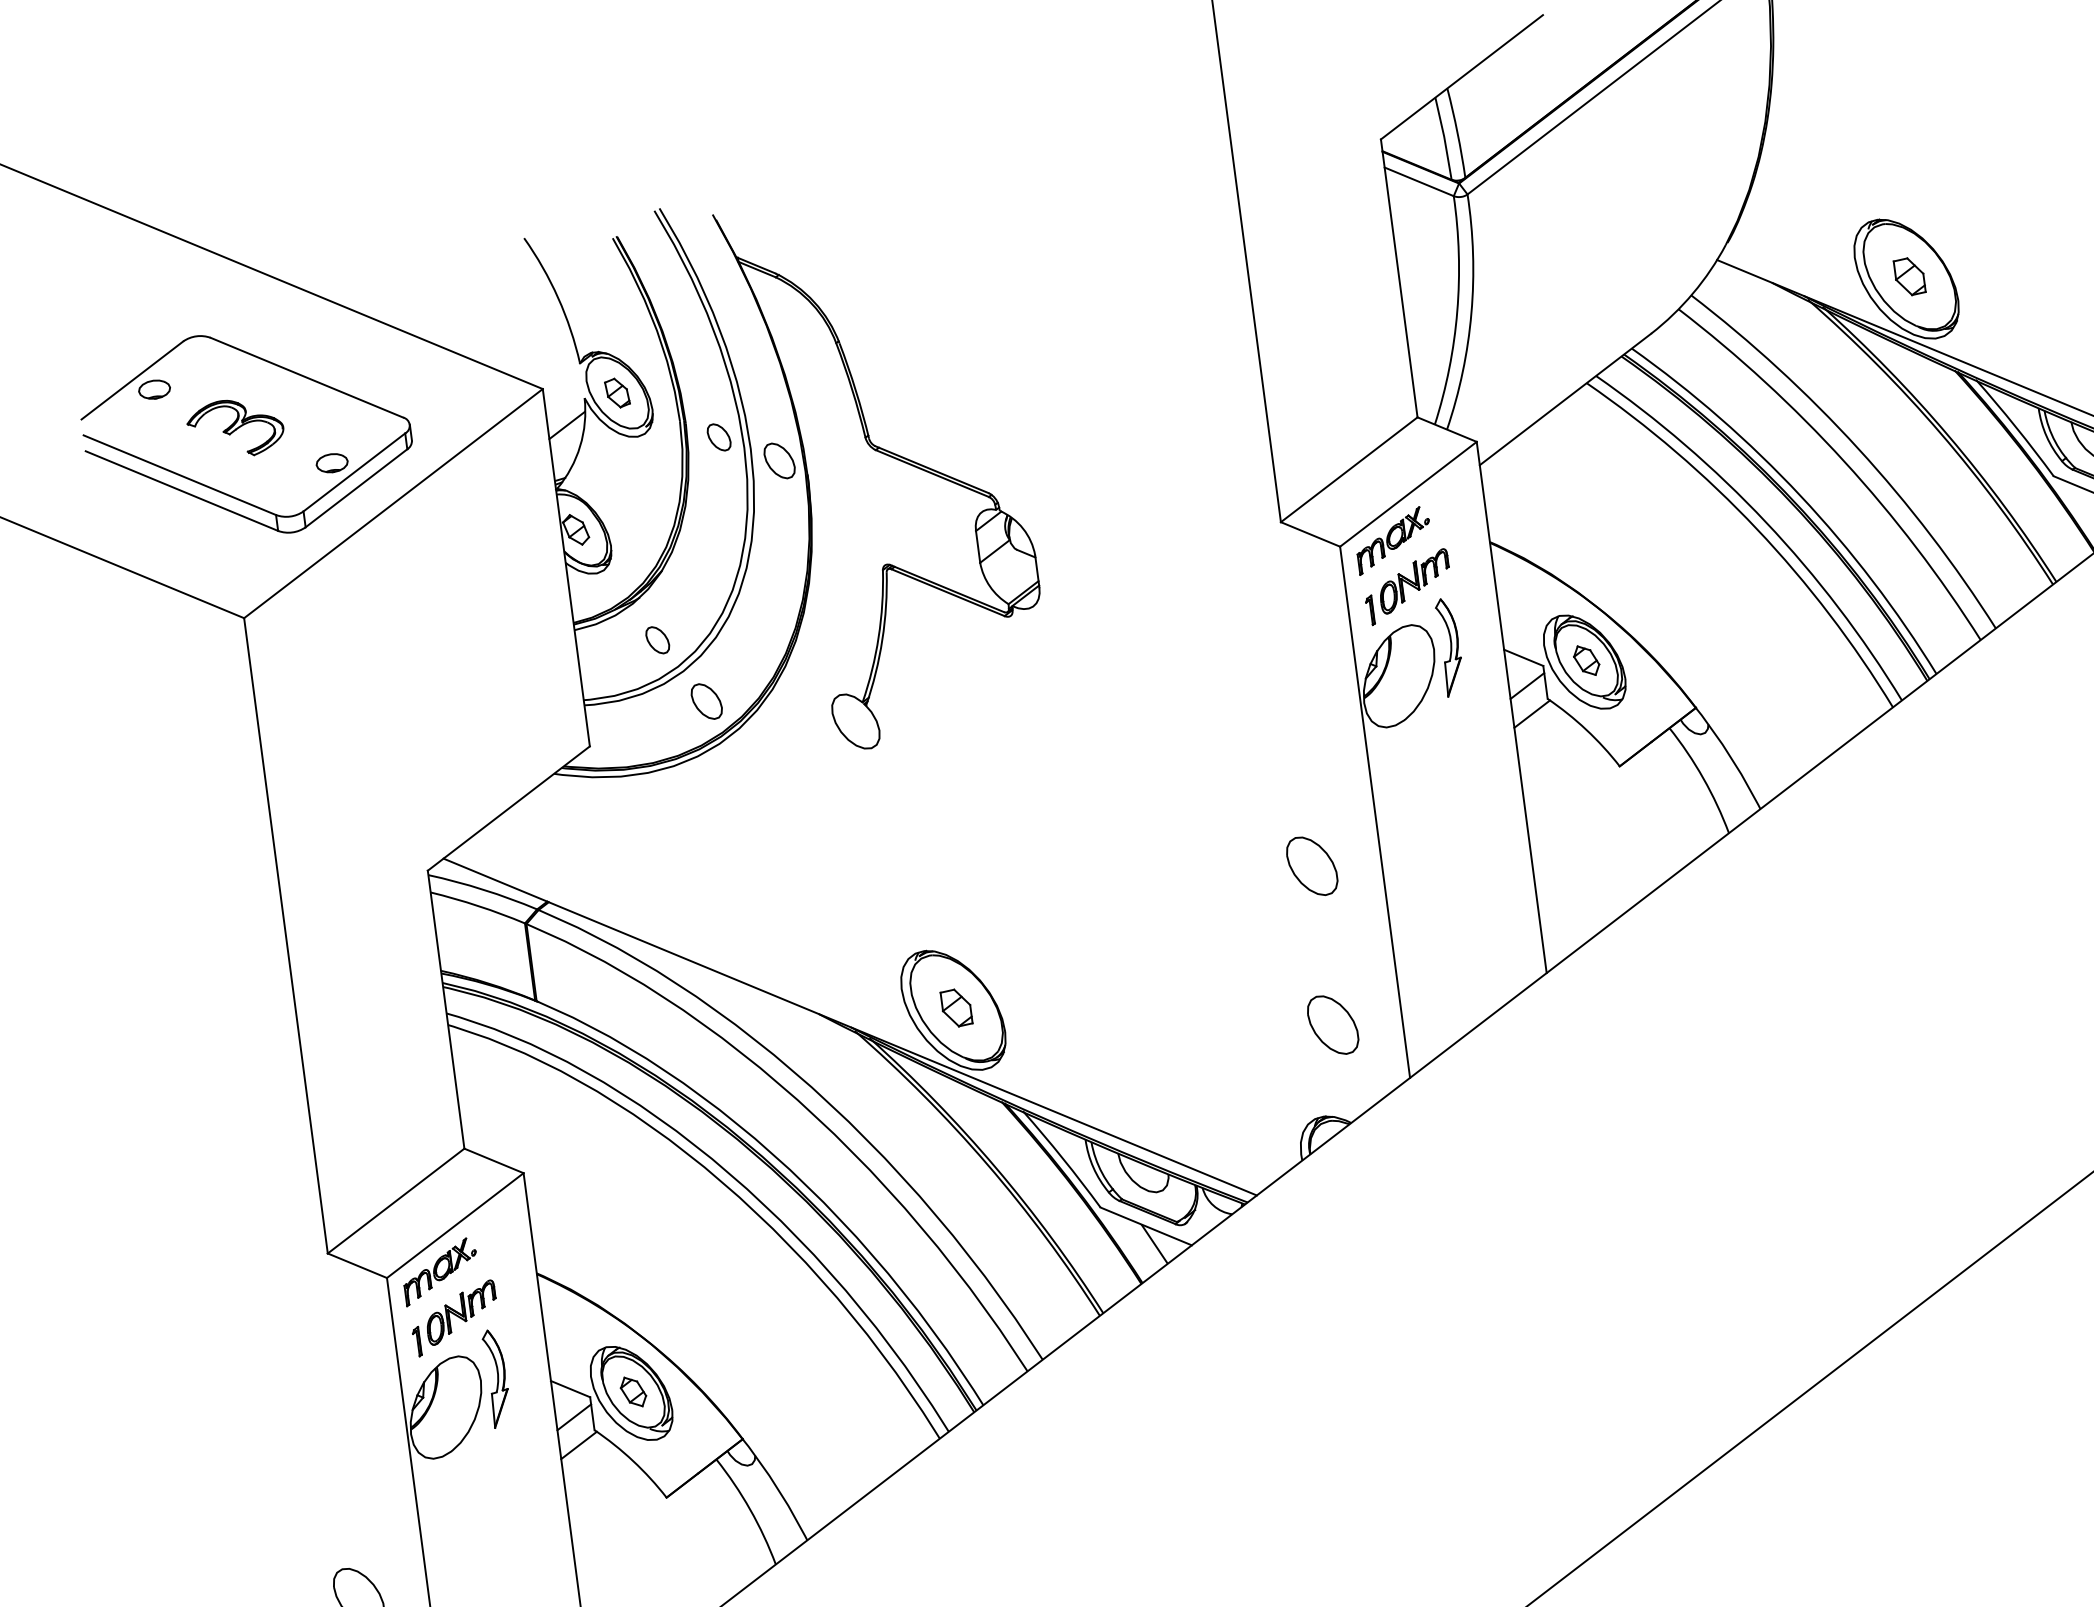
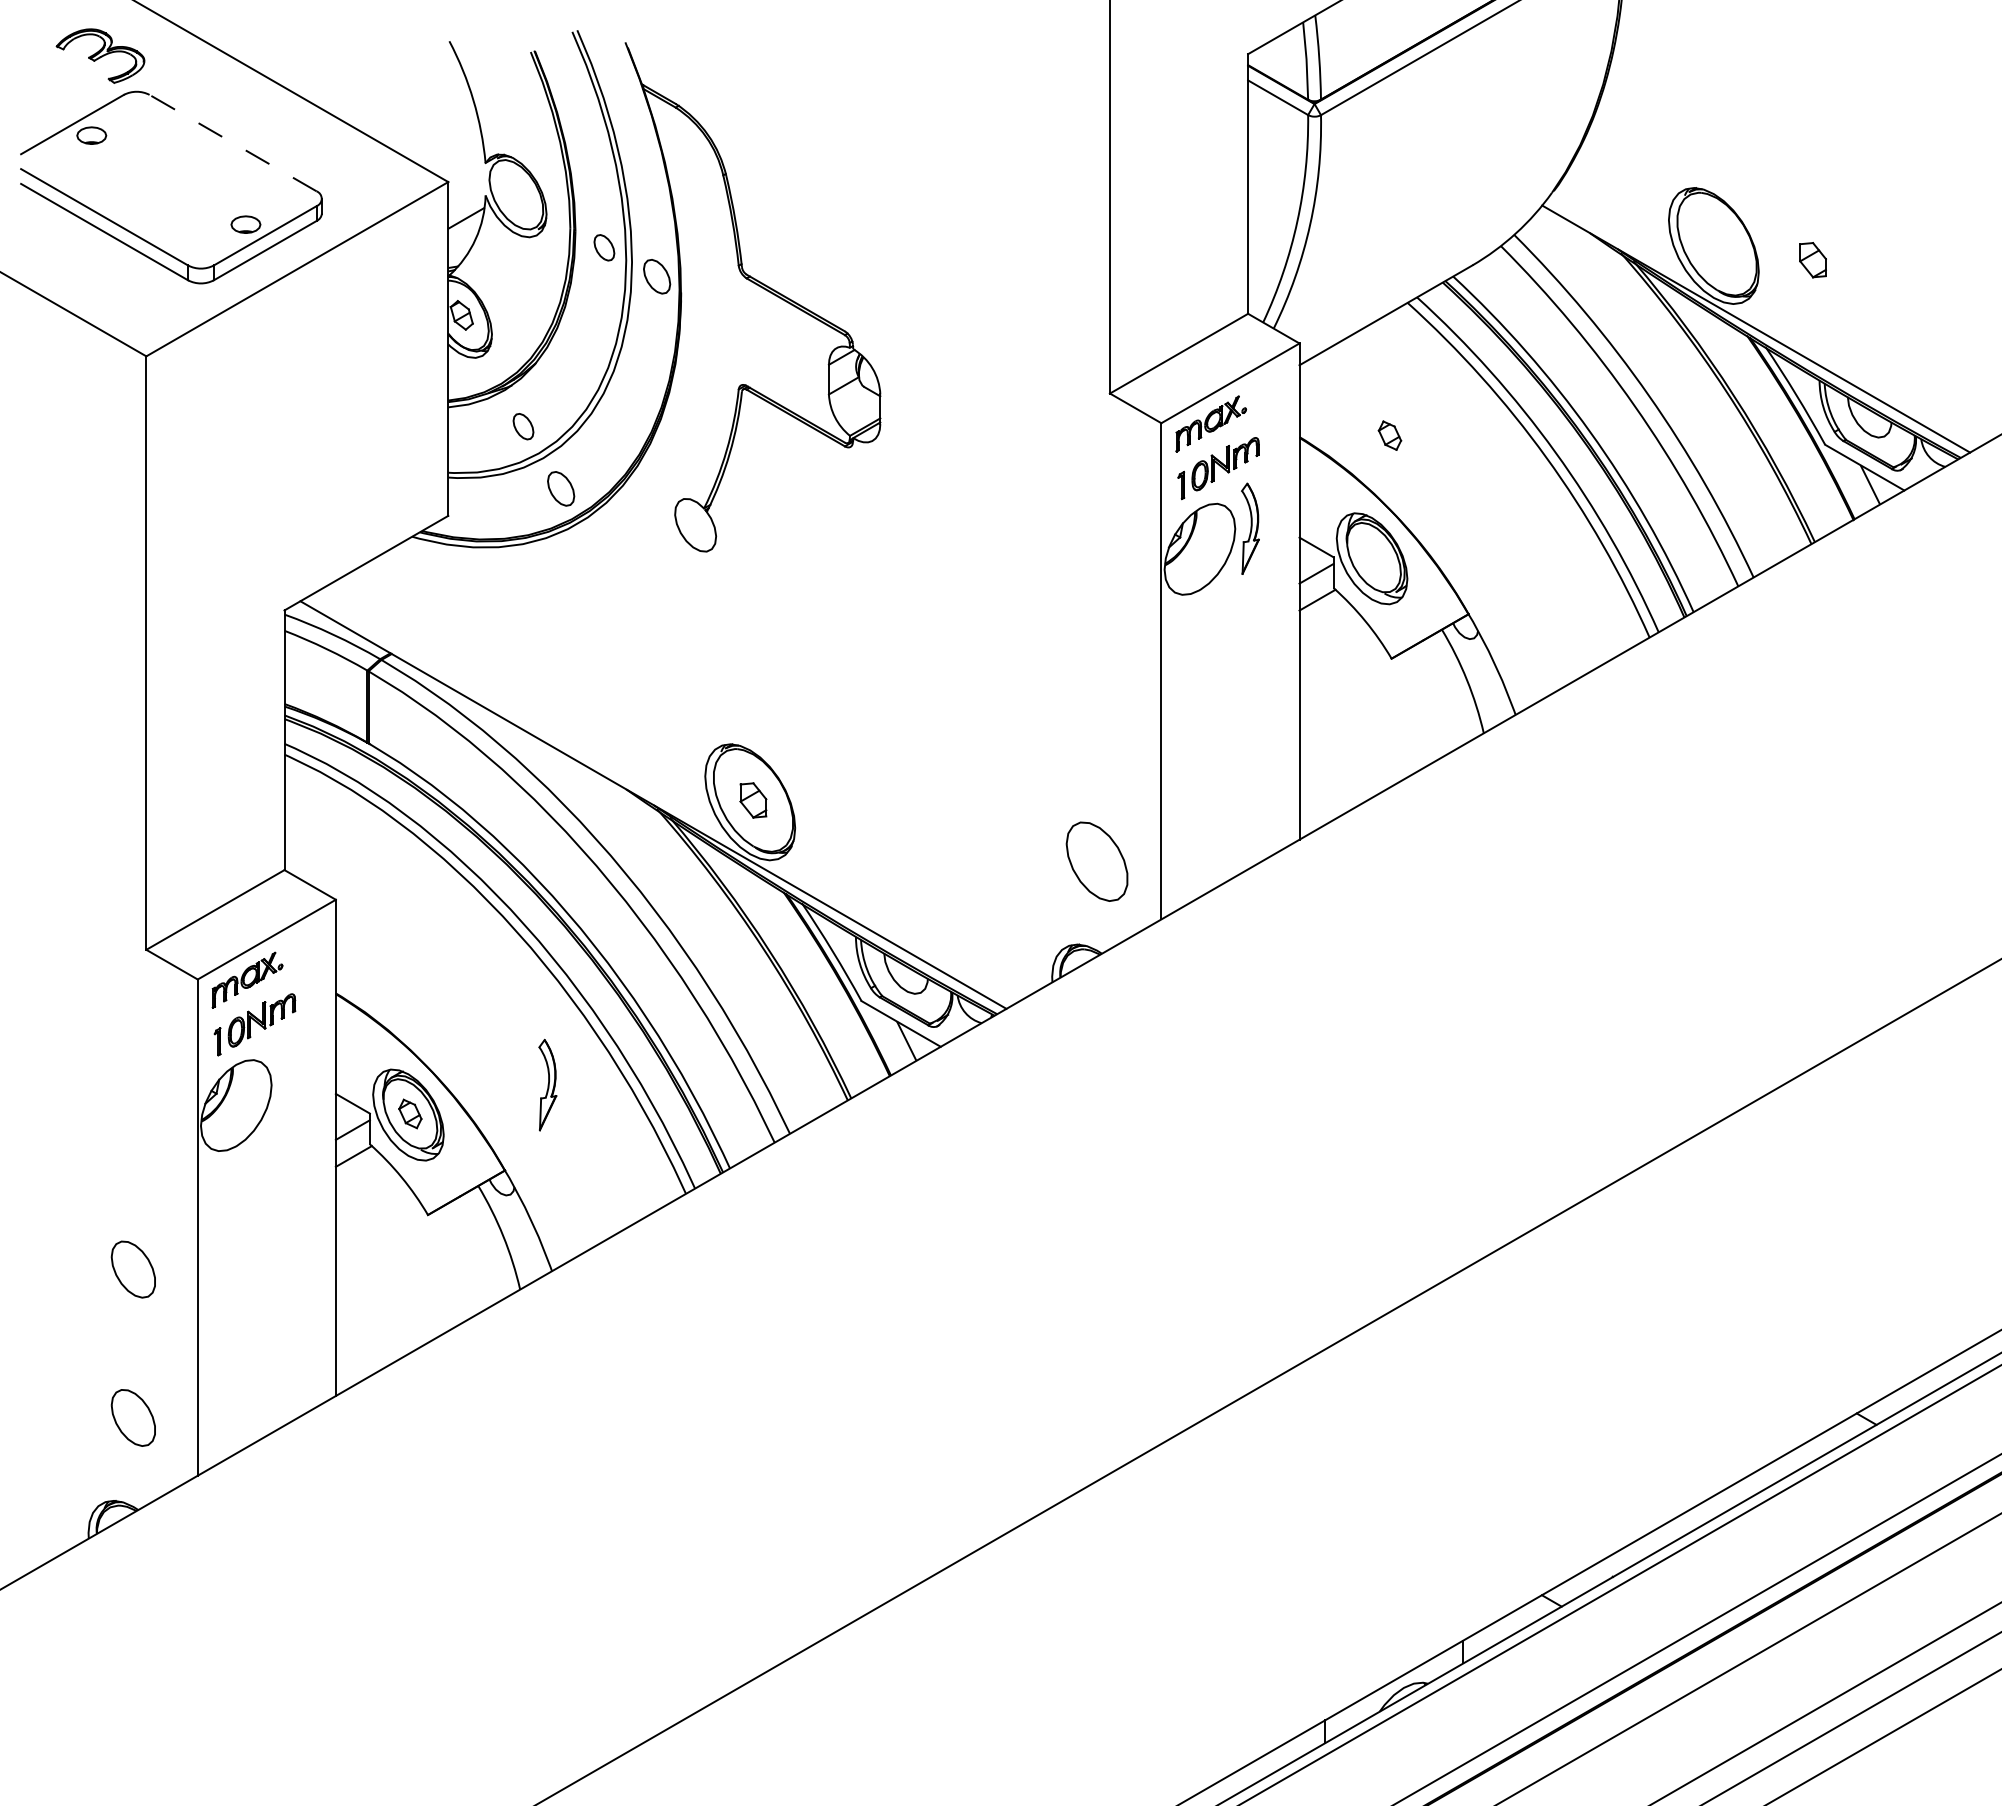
part: (1909, 277) -> (1812, 260), moved
line: (306, 377) -> (232, 142), solid -> dashed
part: (617, 392) -> (516, 194), removed
part: (235, 427) -> (100, 55), moved
part: (1586, 660) -> (1389, 435), moved
part: (1311, 866) -> (1096, 713), removed
part: (1332, 1025) -> (1096, 861), size x1.4
part: (496, 1377) -> (547, 1084), moved

